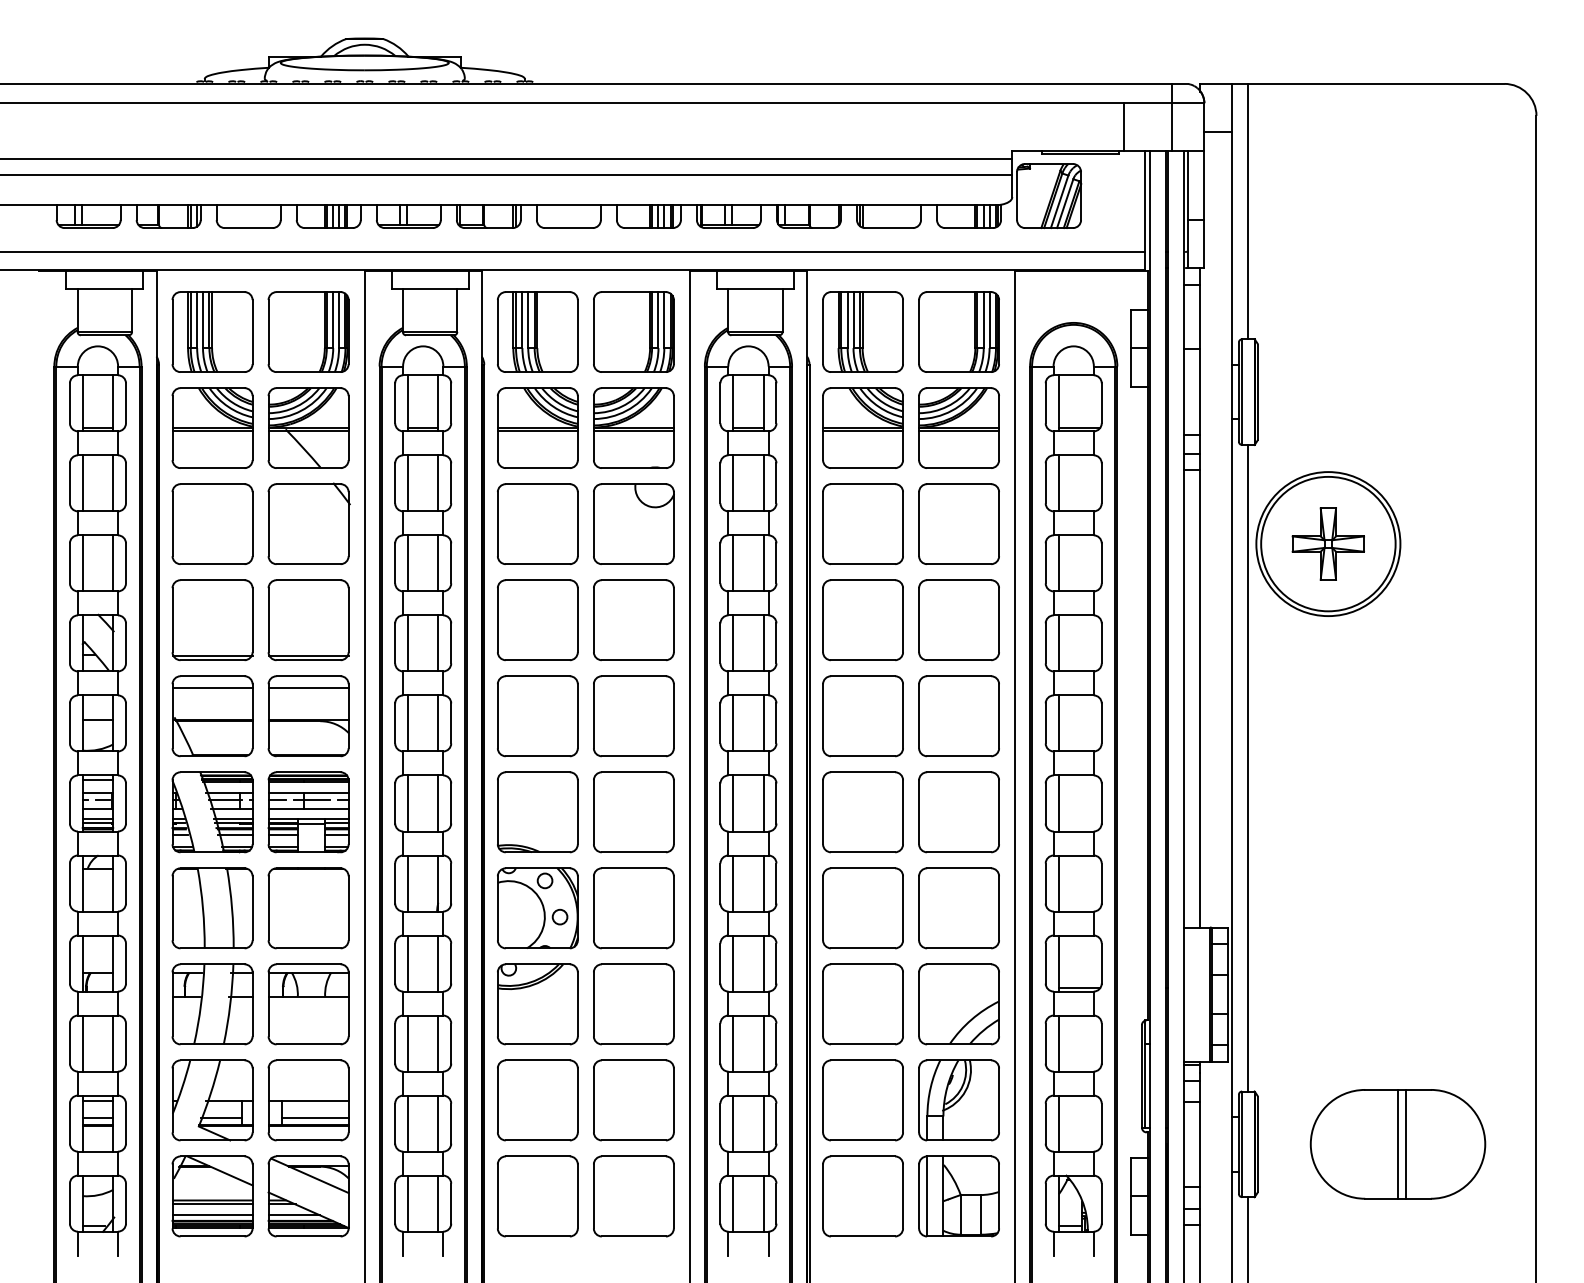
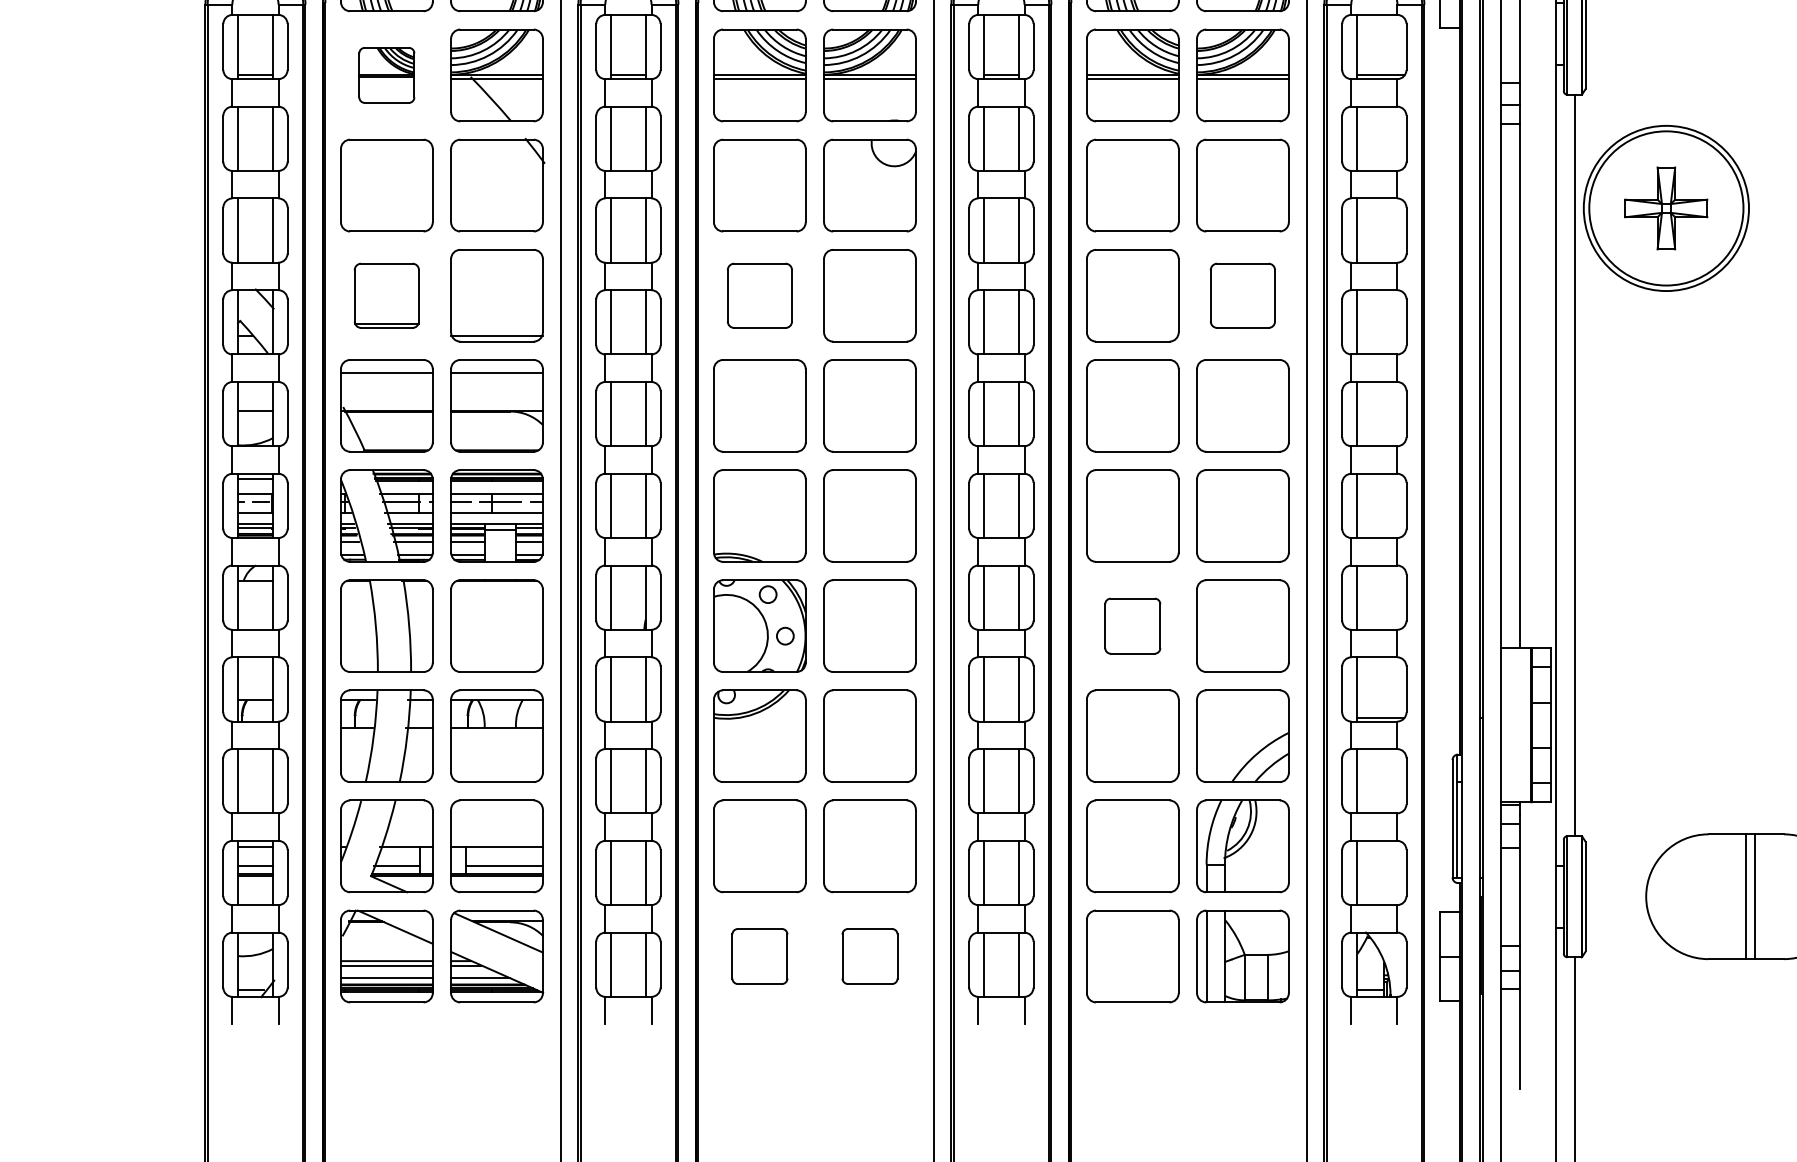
part: (212, 427) -> (386, 74), size x0.6
part: (212, 620) -> (386, 296), size x0.7
part: (537, 620) -> (759, 296), size x0.7
part: (958, 620) -> (1242, 296), size x0.7
part: (862, 908) -> (1132, 626), size x0.6
part: (537, 1196) -> (759, 956), size x0.6
part: (633, 1196) -> (869, 956), size x0.6

